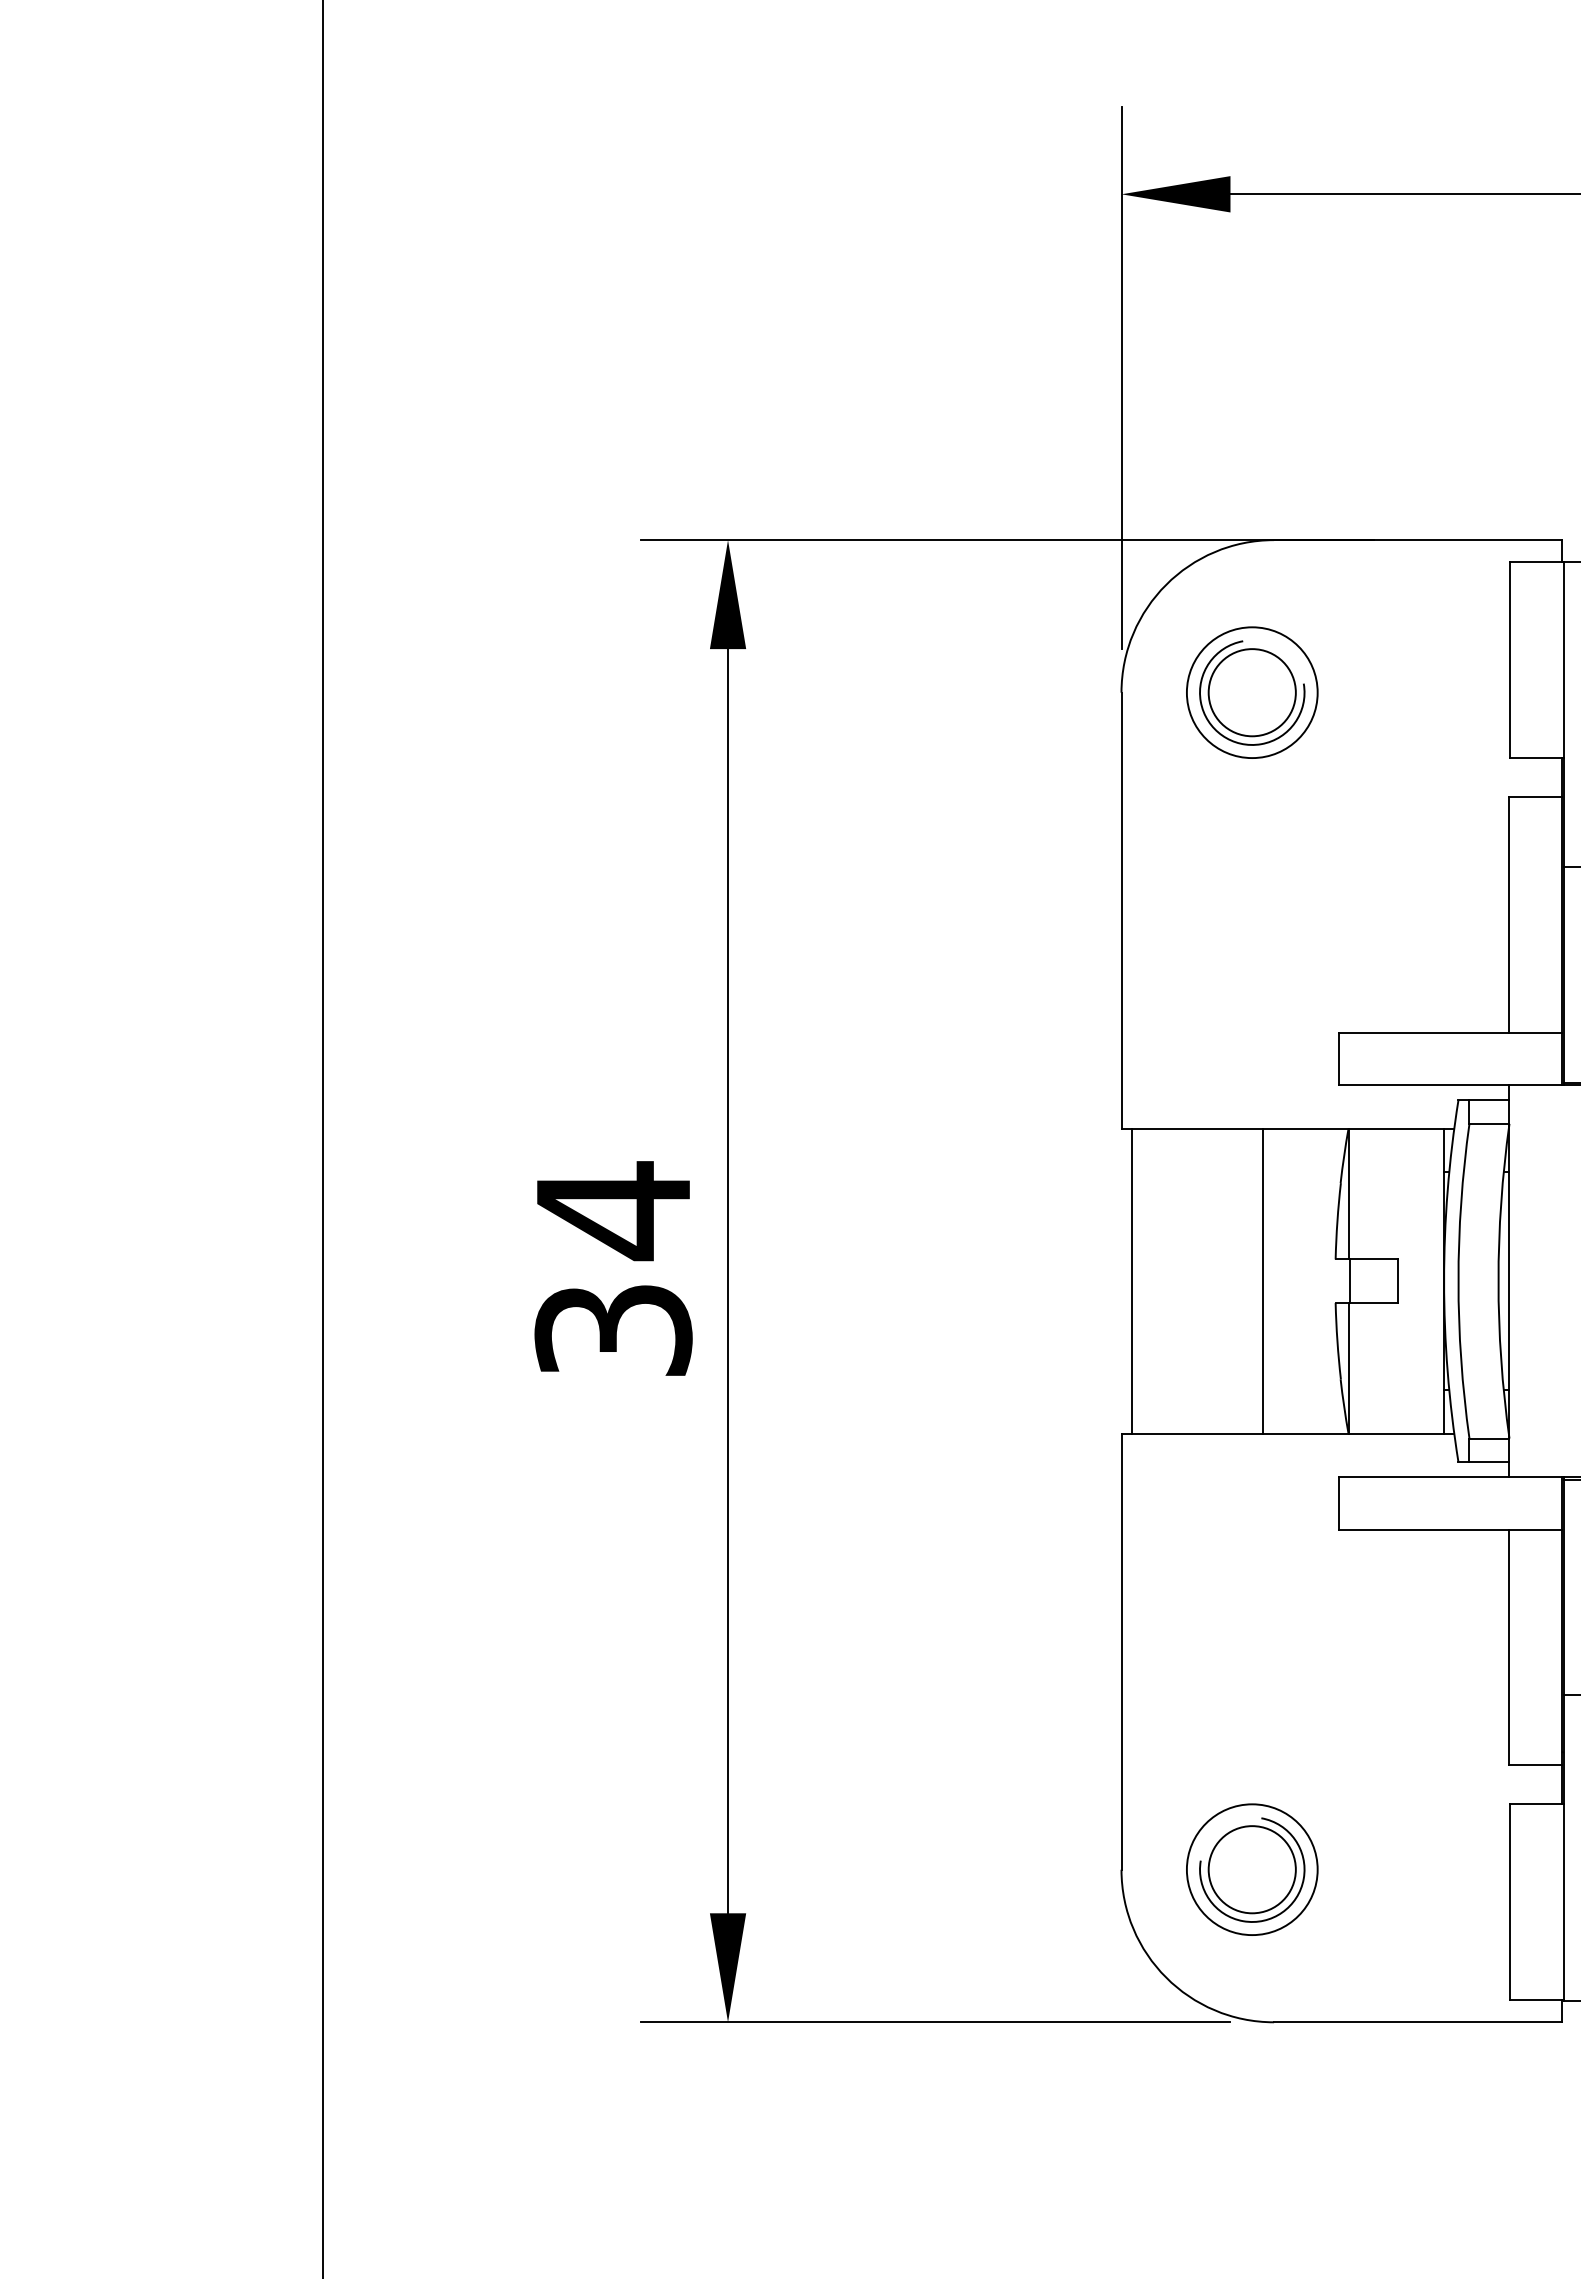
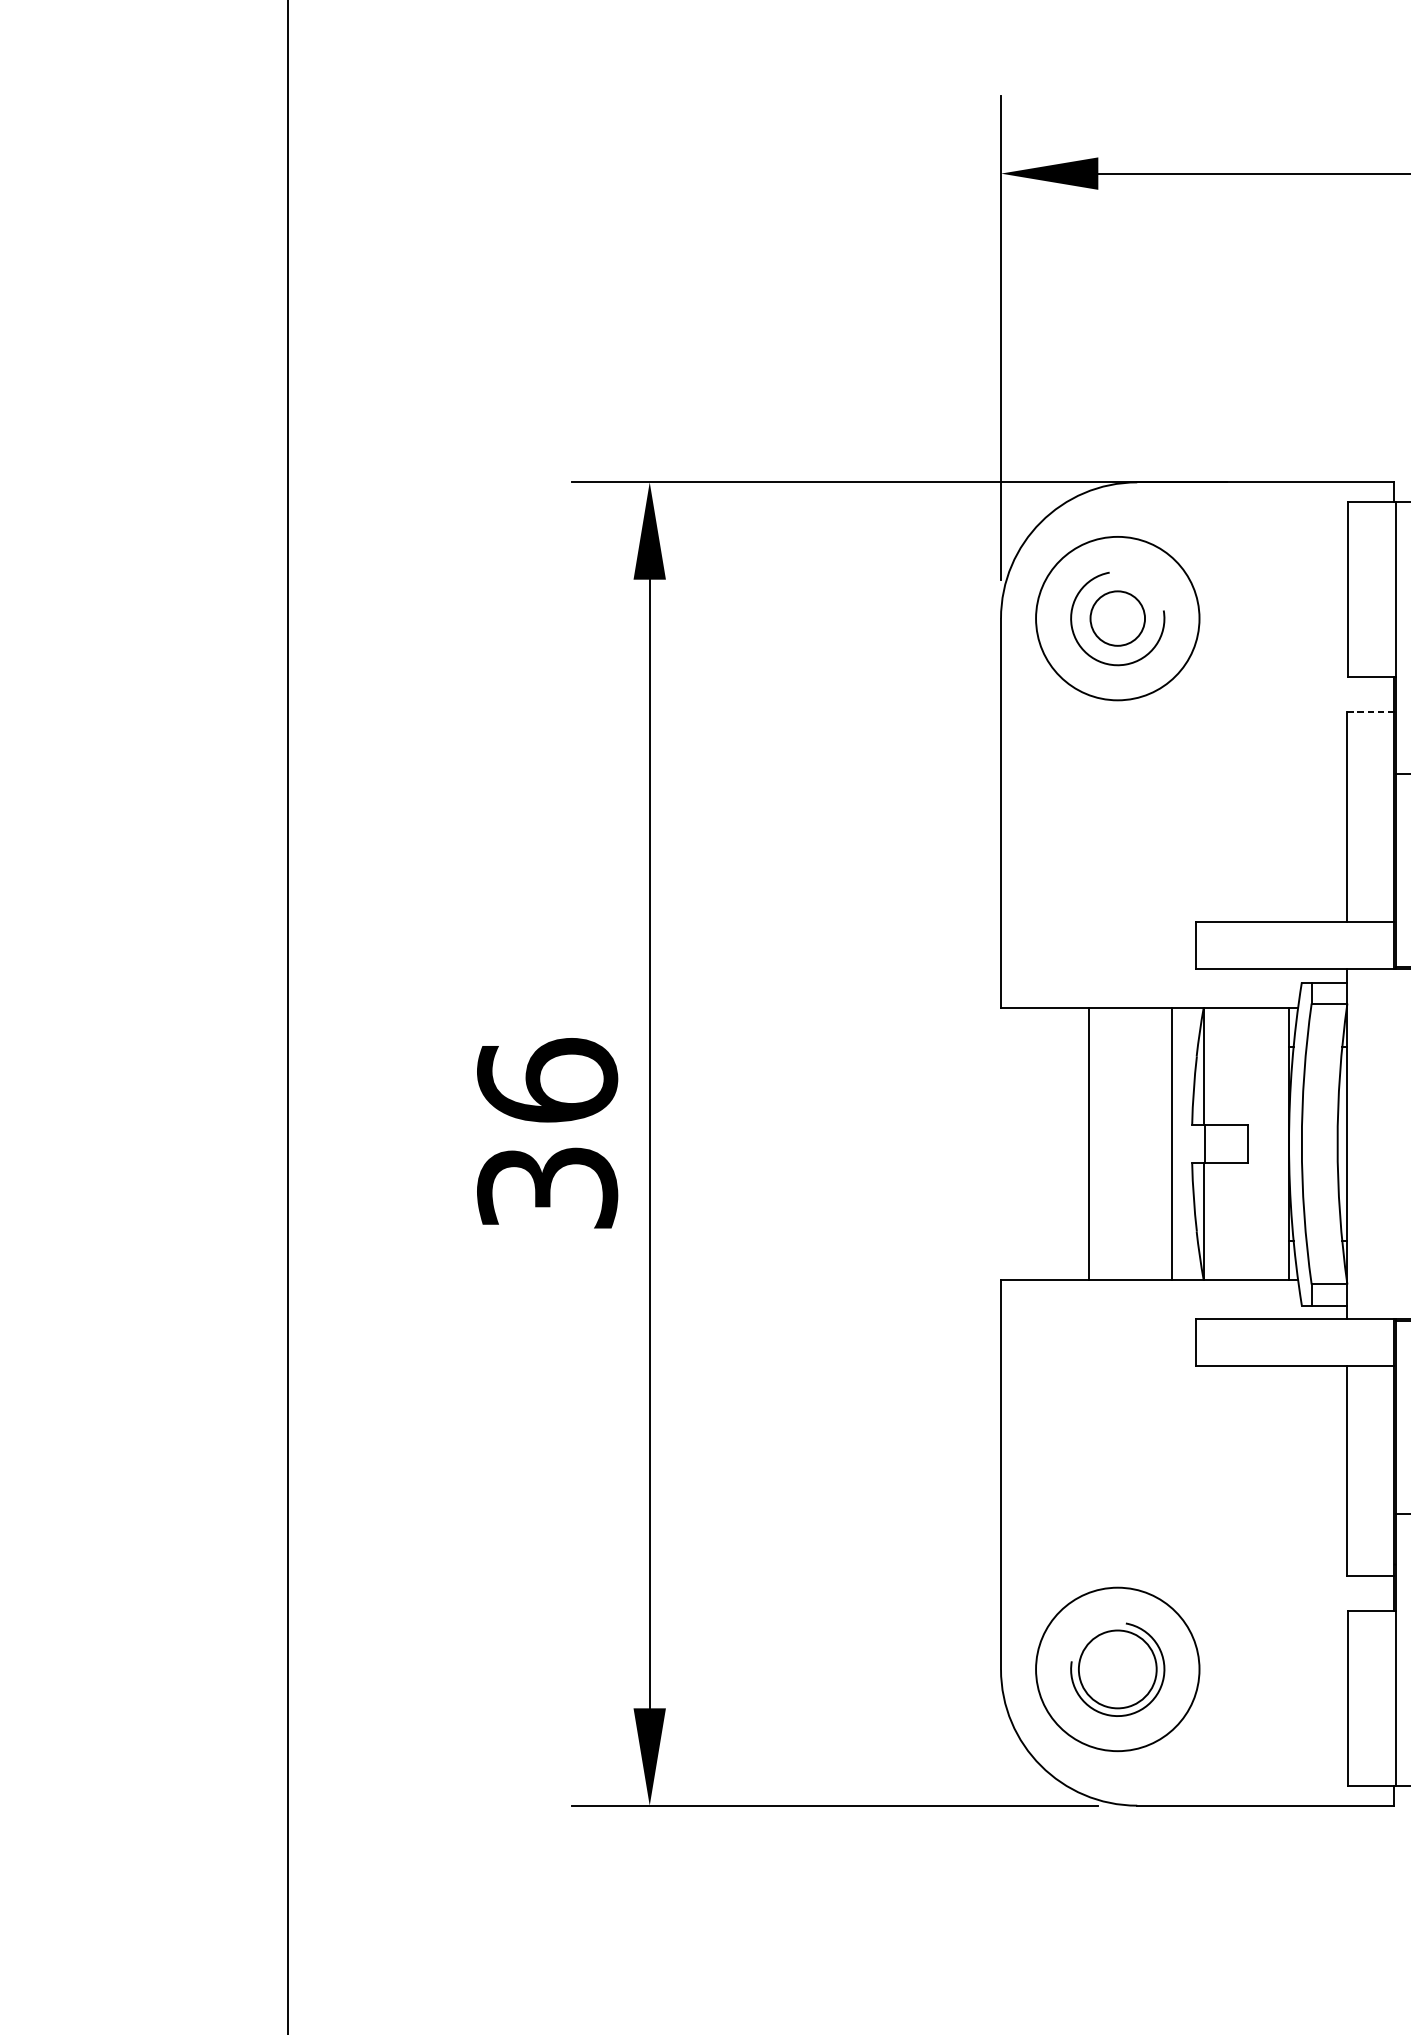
circle: (1251, 692) -> (1117, 618), size x0.7
circle: (1251, 692) -> (1117, 618), size x1.4
line: (1535, 797) -> (1370, 712), solid -> dashed
text: (613, 1211) -> (547, 1081), 34 -> 36
line: (1132, 1280) -> (1089, 1143), moved
line: (1263, 1280) -> (1172, 1143), moved
circle: (1251, 1869) -> (1117, 1669), size x1.4

